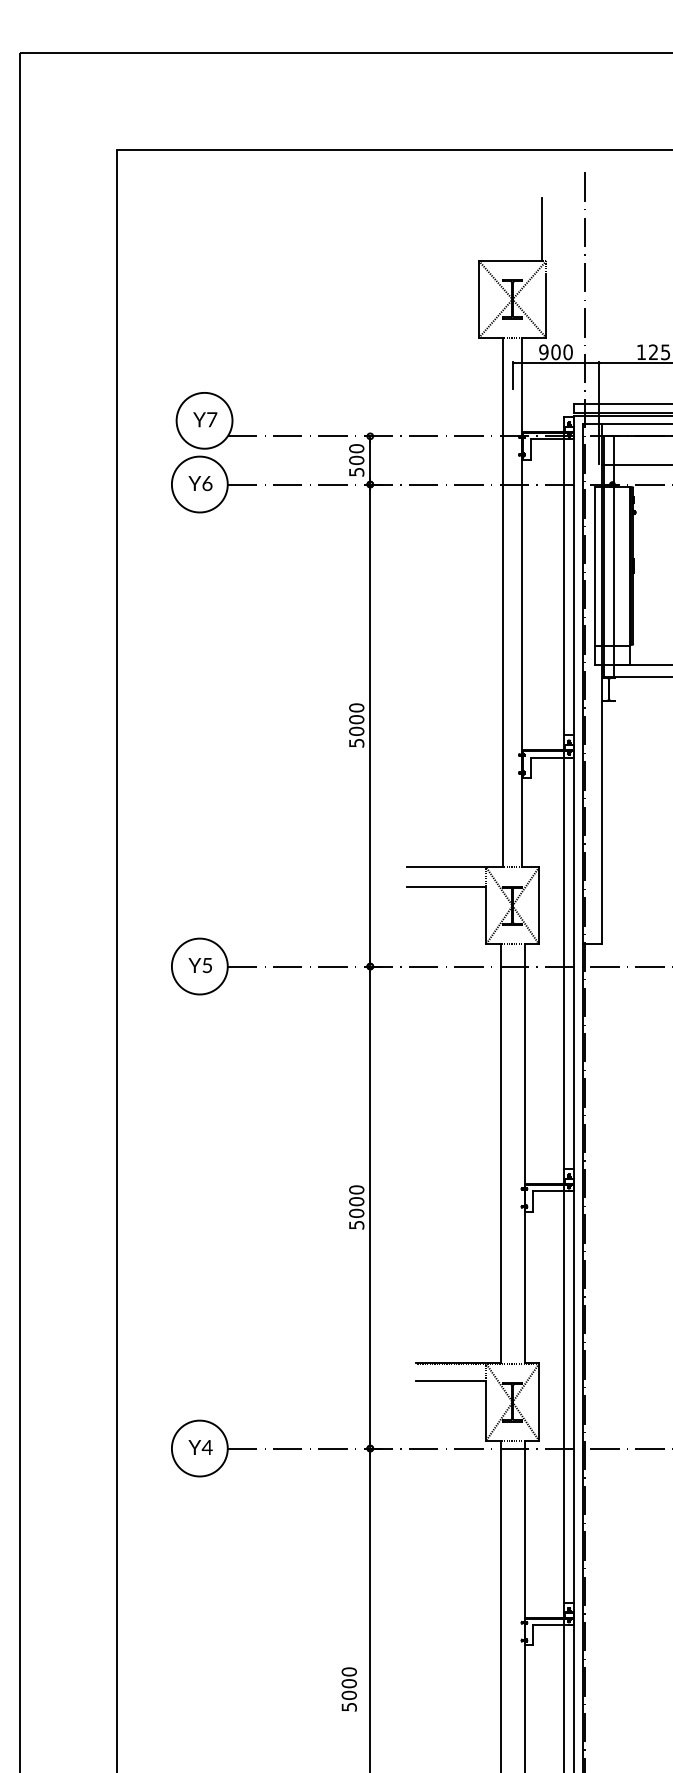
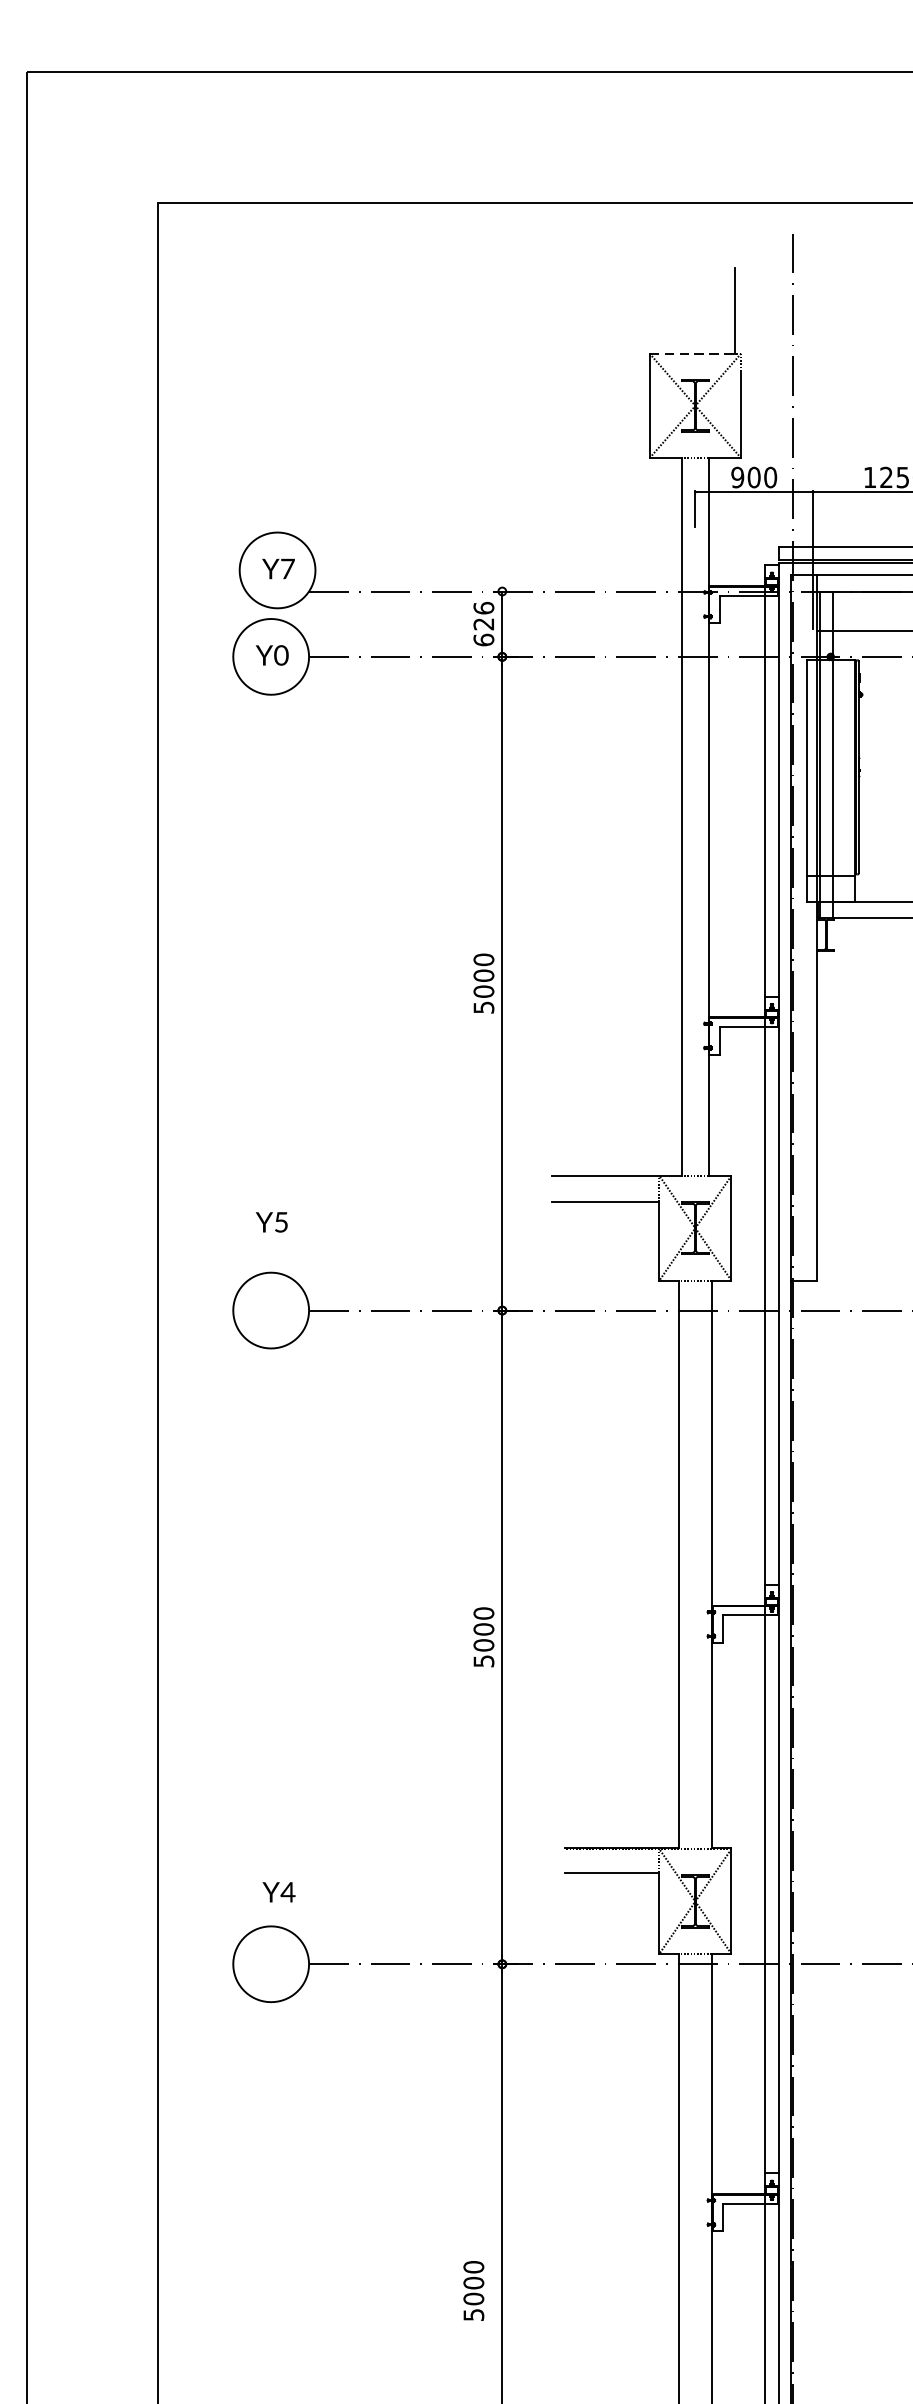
line: (510, 260) -> (692, 353), solid -> dashed
text: (356, 460) -> (483, 624), 500 -> 626
text: (207, 482) -> (281, 654), Y6 -> Y0
text: (199, 965) -> (270, 1222), moved
text: (200, 1447) -> (278, 1892), moved

